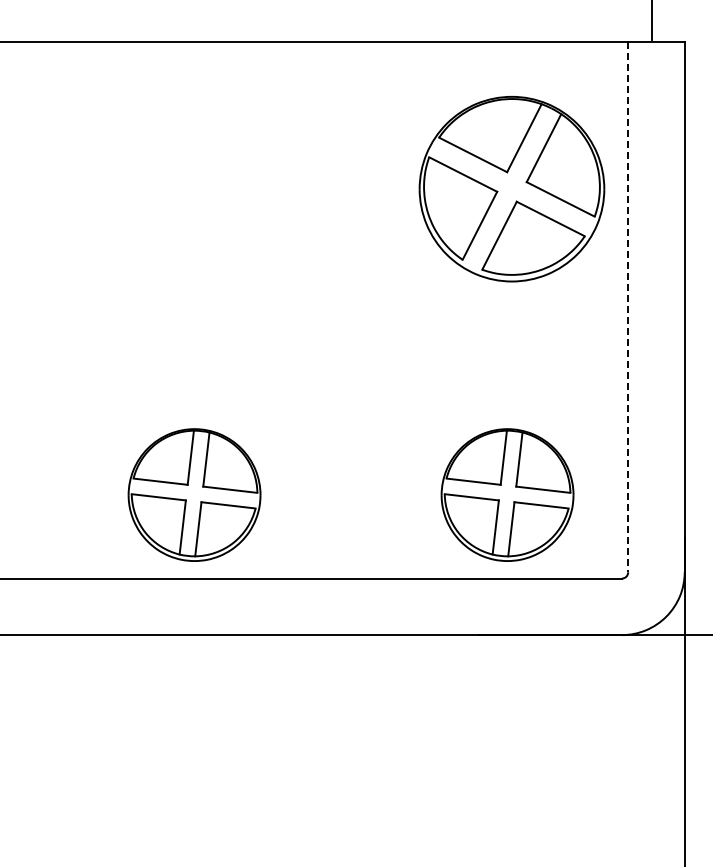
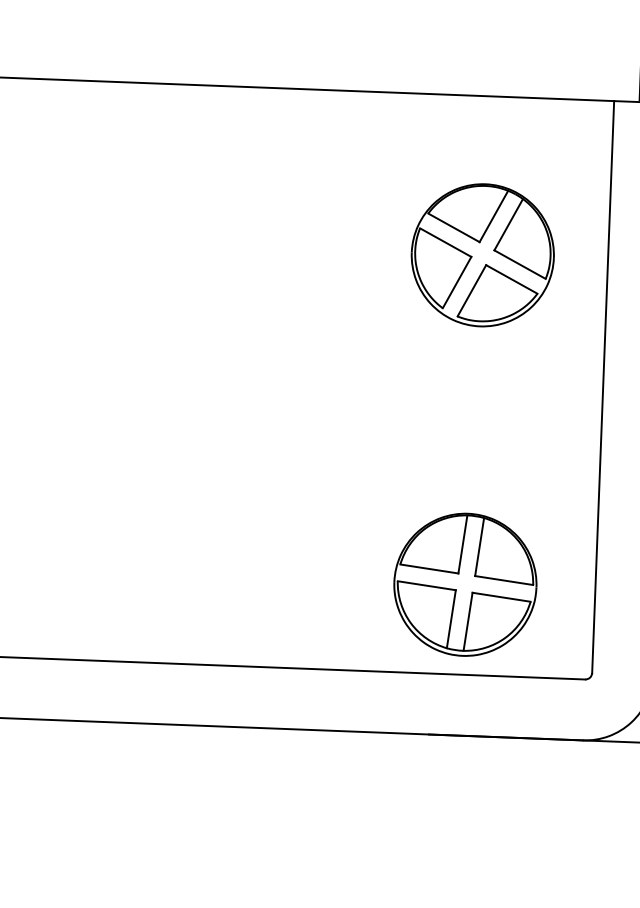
part: (511, 188) -> (482, 254), size x0.71
line: (628, 307) -> (603, 387), dashed -> solid
part: (194, 494) -> (128, 571), removed

